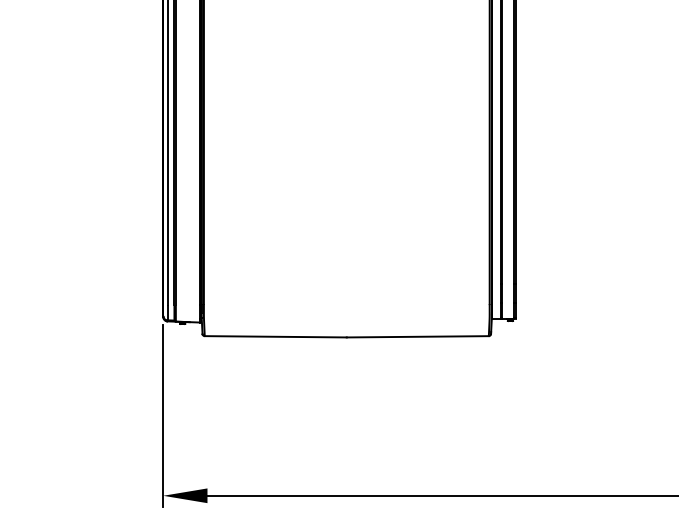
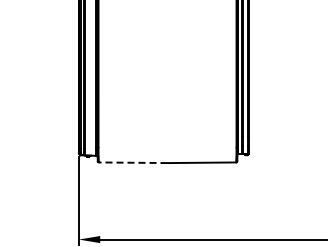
line: (274, 336) -> (132, 162), solid -> dashed

